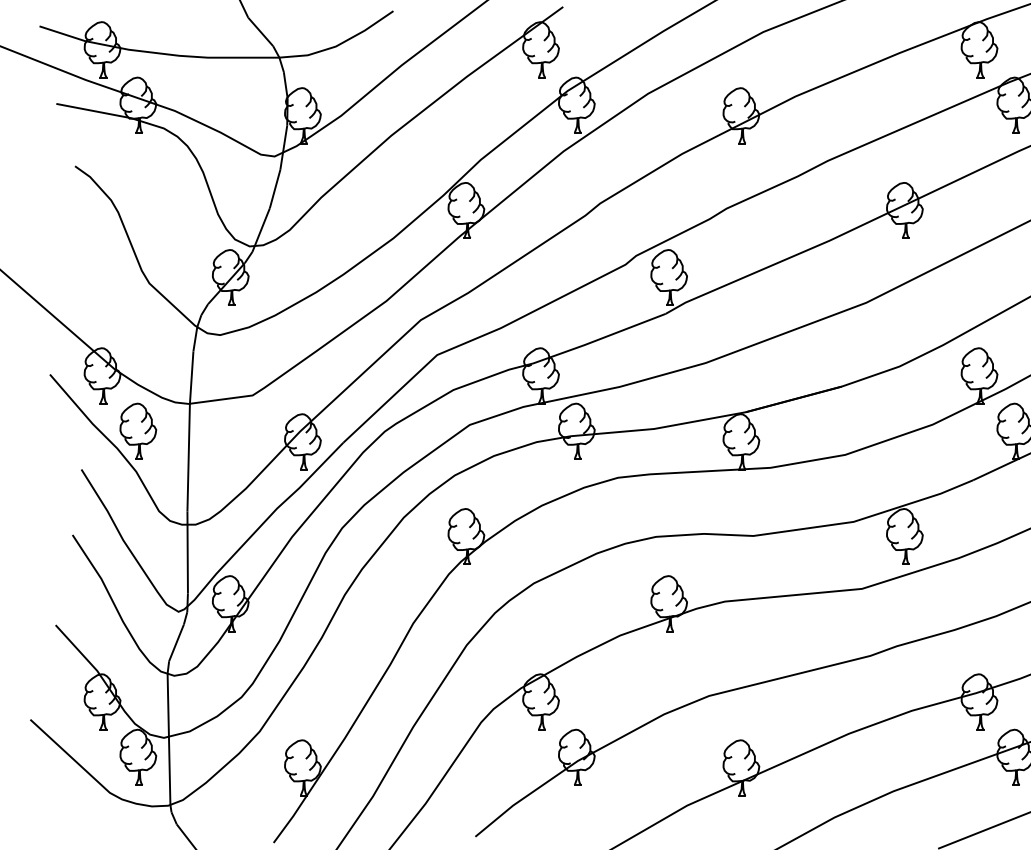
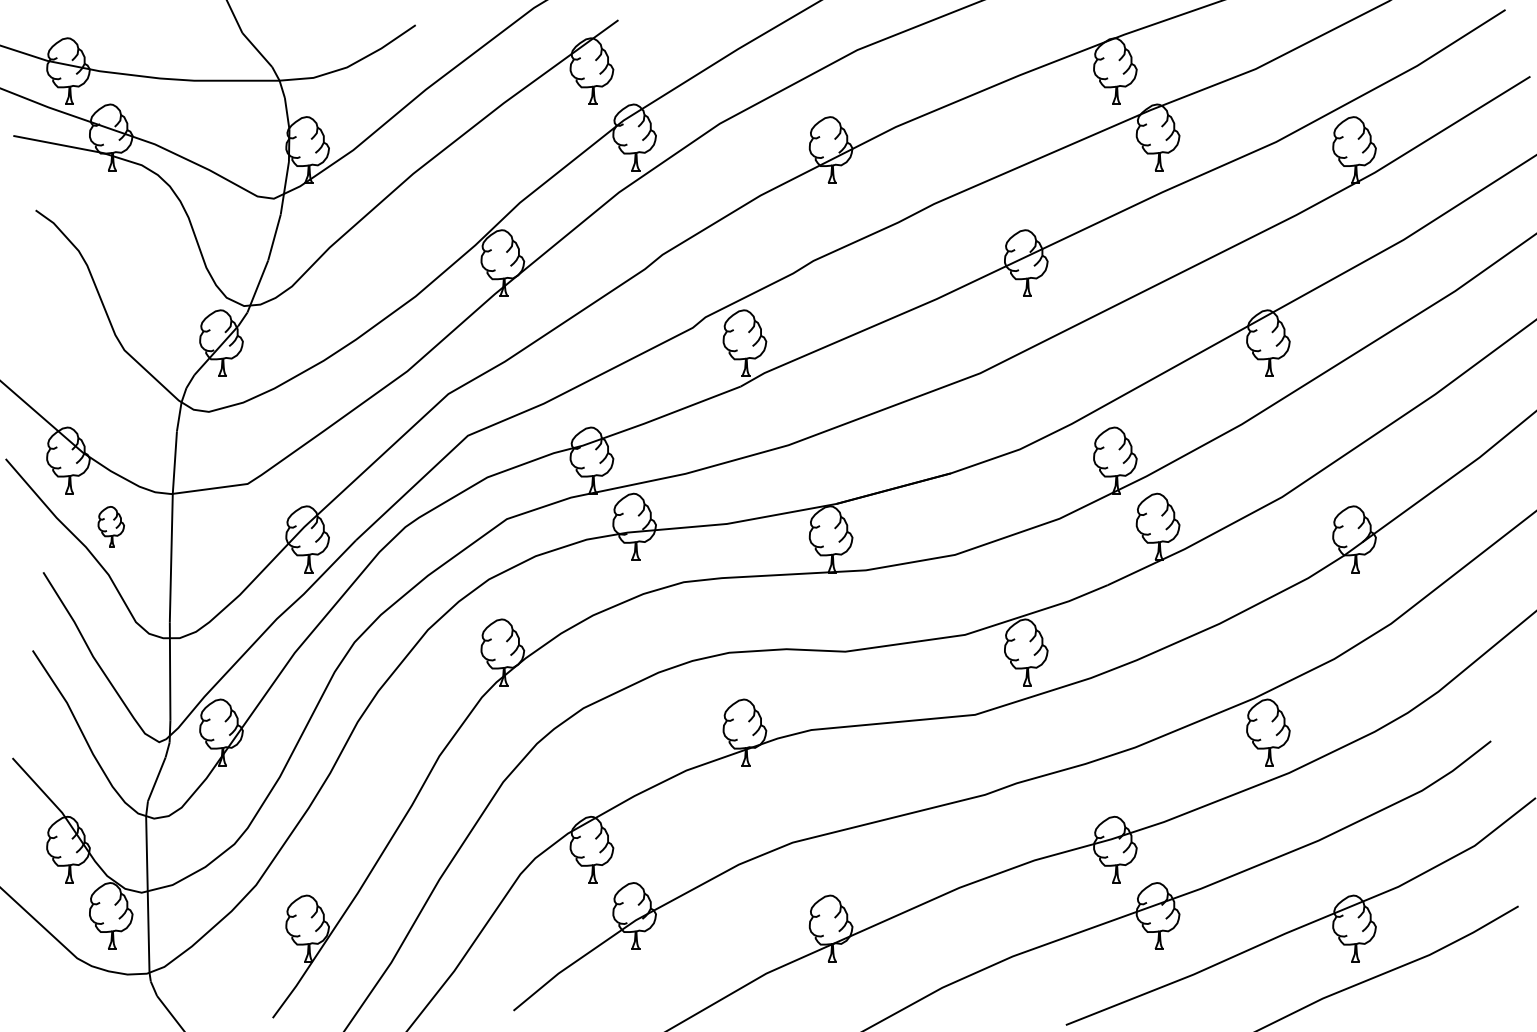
part: (138, 431) -> (111, 526), size x0.6

